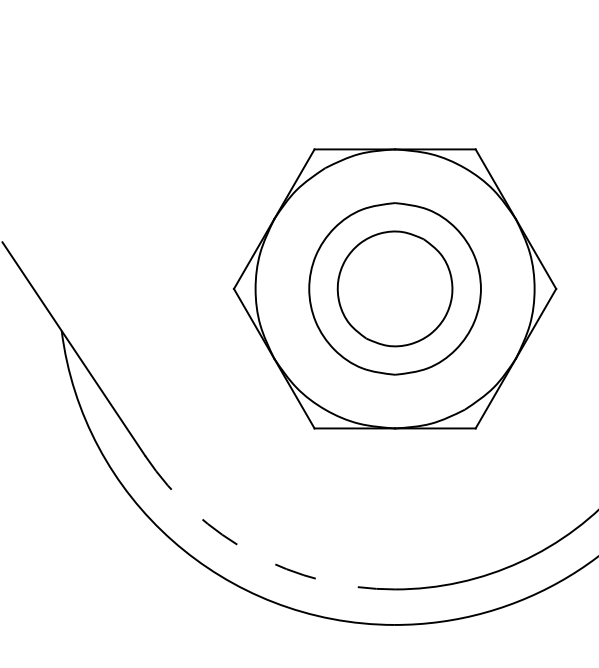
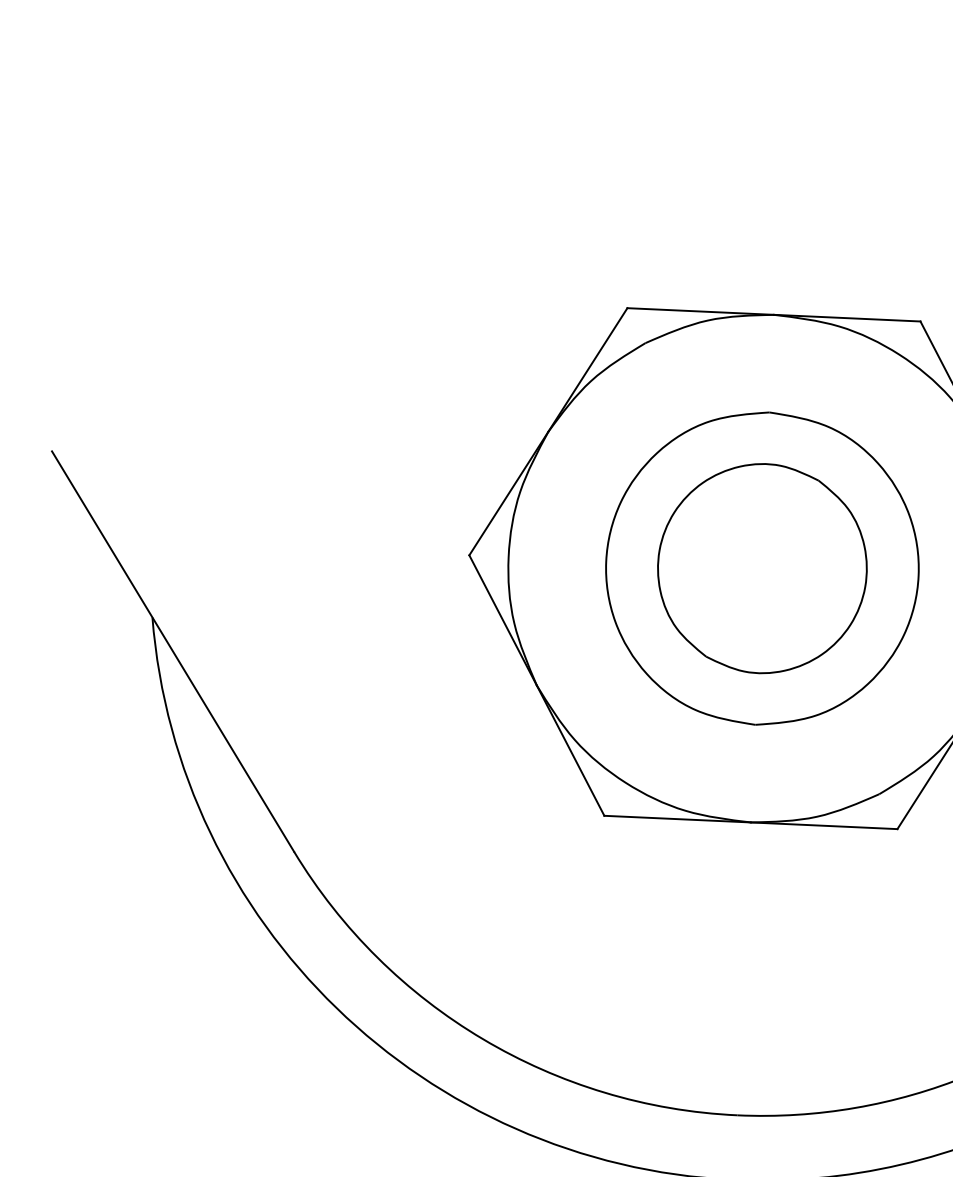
arc: (253, 553) -> (482, 1038), dashed -> solid

